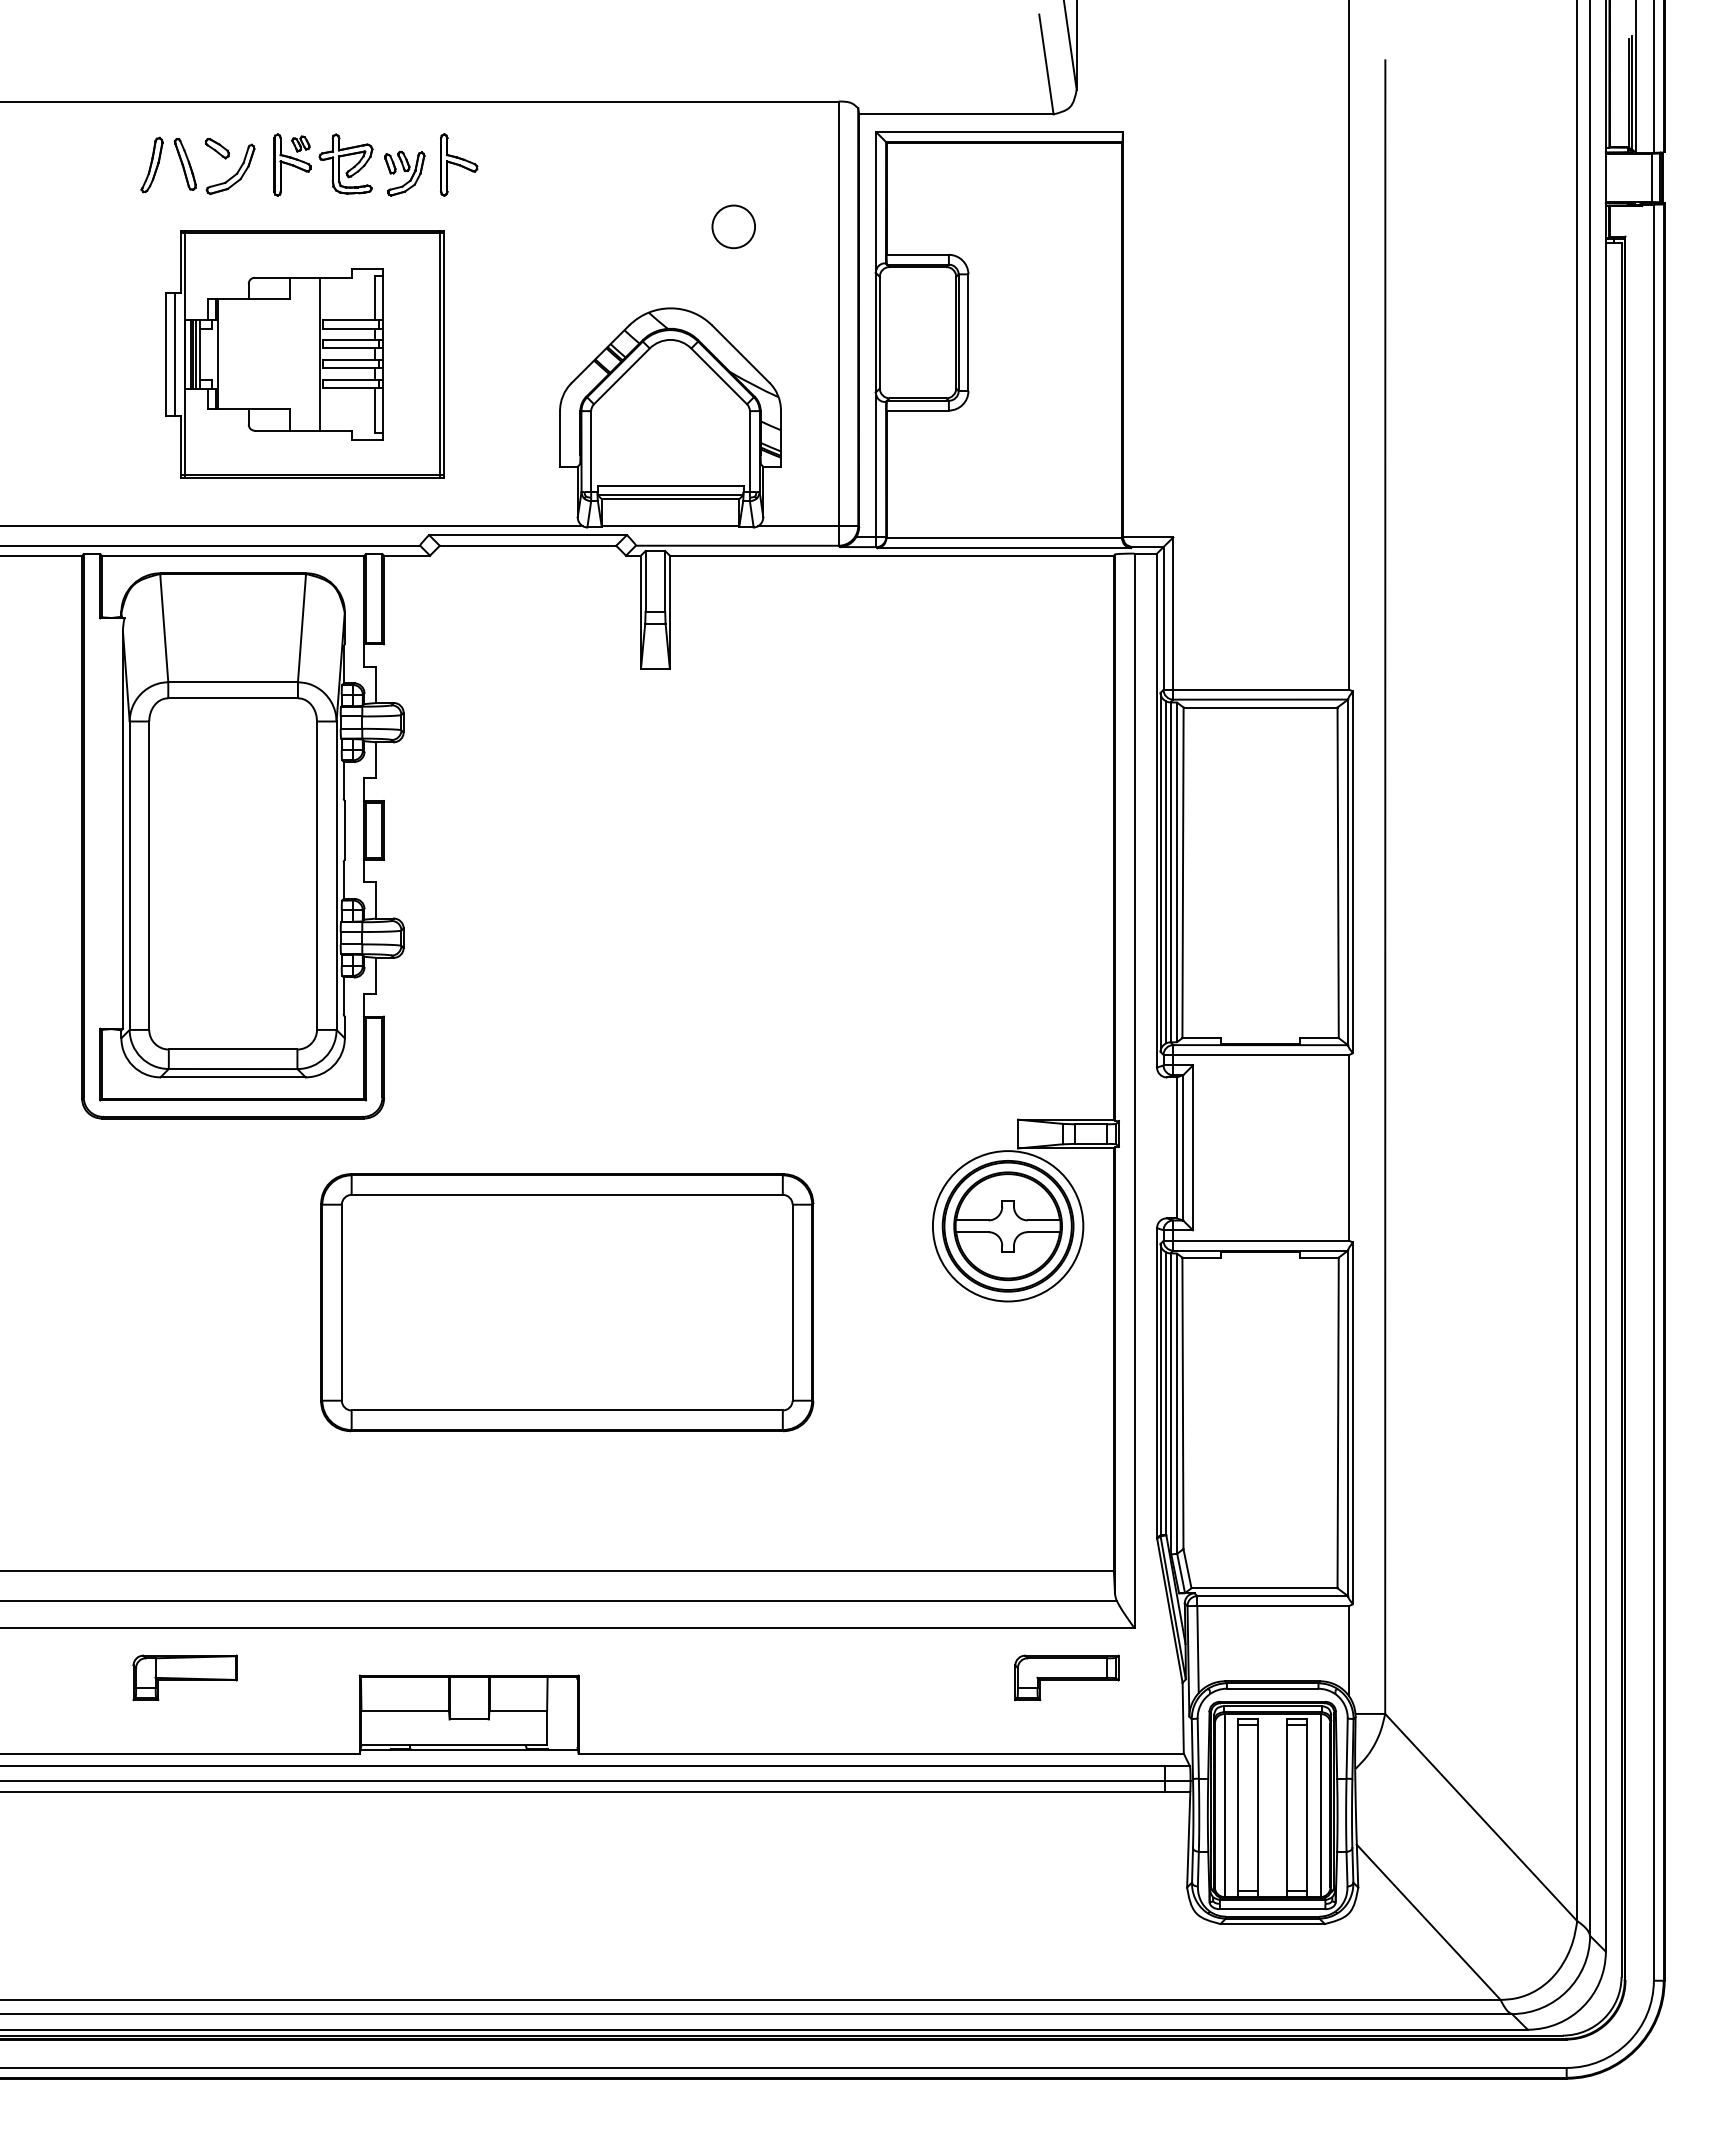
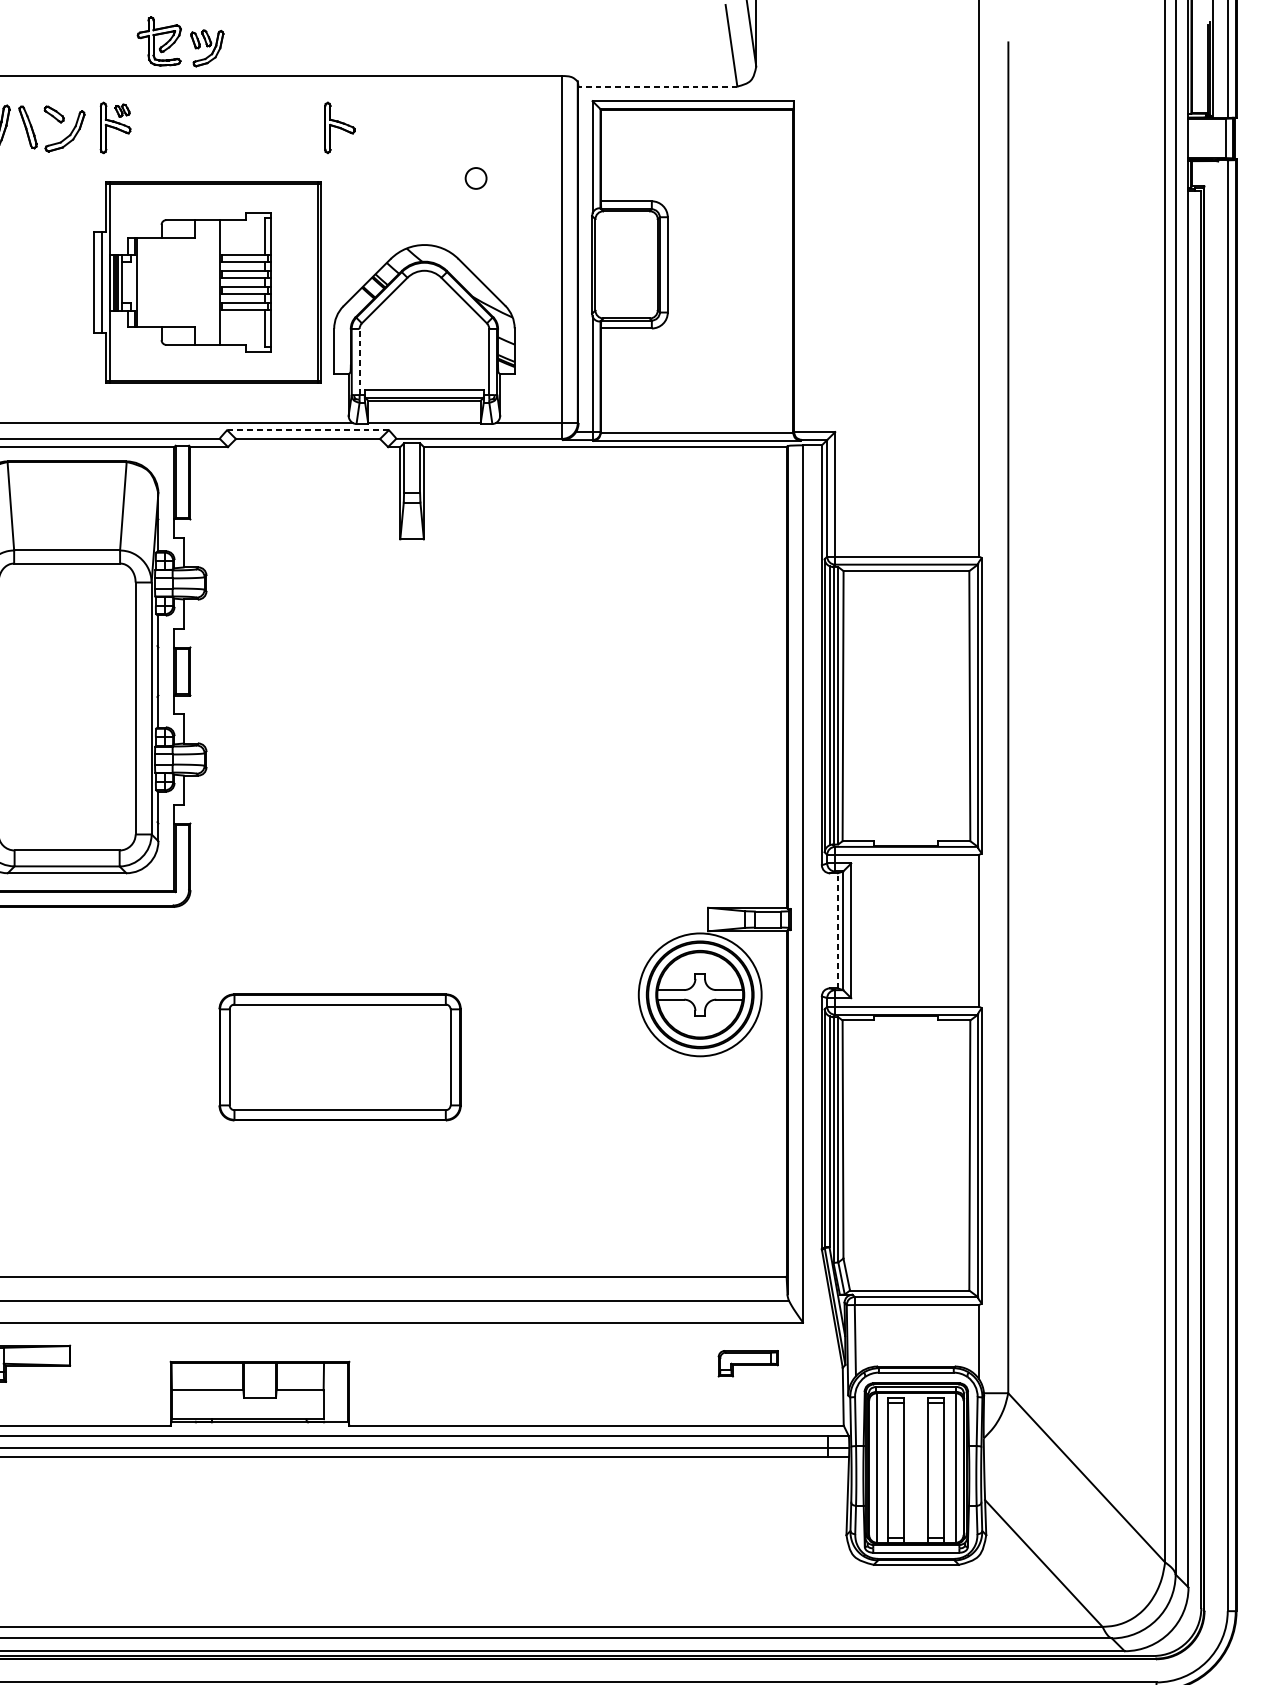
line: (955, 114) -> (657, 86), solid -> dashed
part: (345, 163) -> (158, 40), moved
part: (459, 164) -> (340, 127), moved
part: (404, 173) -> (207, 48), moved
circle: (733, 226) -> (475, 178), size x0.6
part: (304, 354) -> (207, 282), moved
line: (591, 451) -> (359, 361), solid -> dashed
line: (528, 535) -> (308, 430), solid -> dashed
line: (1176, 1147) -> (837, 930), solid -> dashed
part: (567, 1302) -> (340, 1057), size x0.6
part: (1066, 1677) -> (747, 1363), size x0.7

